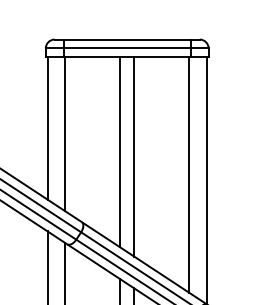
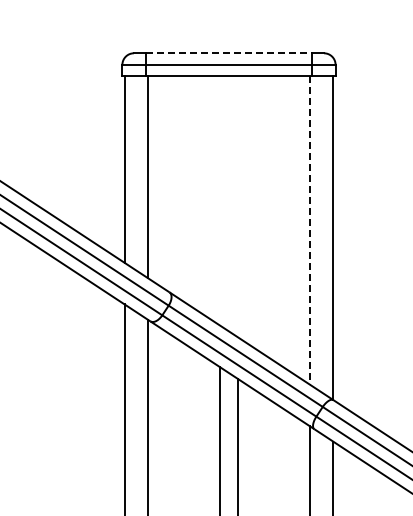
line: (127, 39) -> (229, 53), solid -> dashed
line: (119, 151) -> (219, 200), removed
line: (134, 156) -> (238, 206), removed
line: (189, 175) -> (310, 231), solid -> dashed

